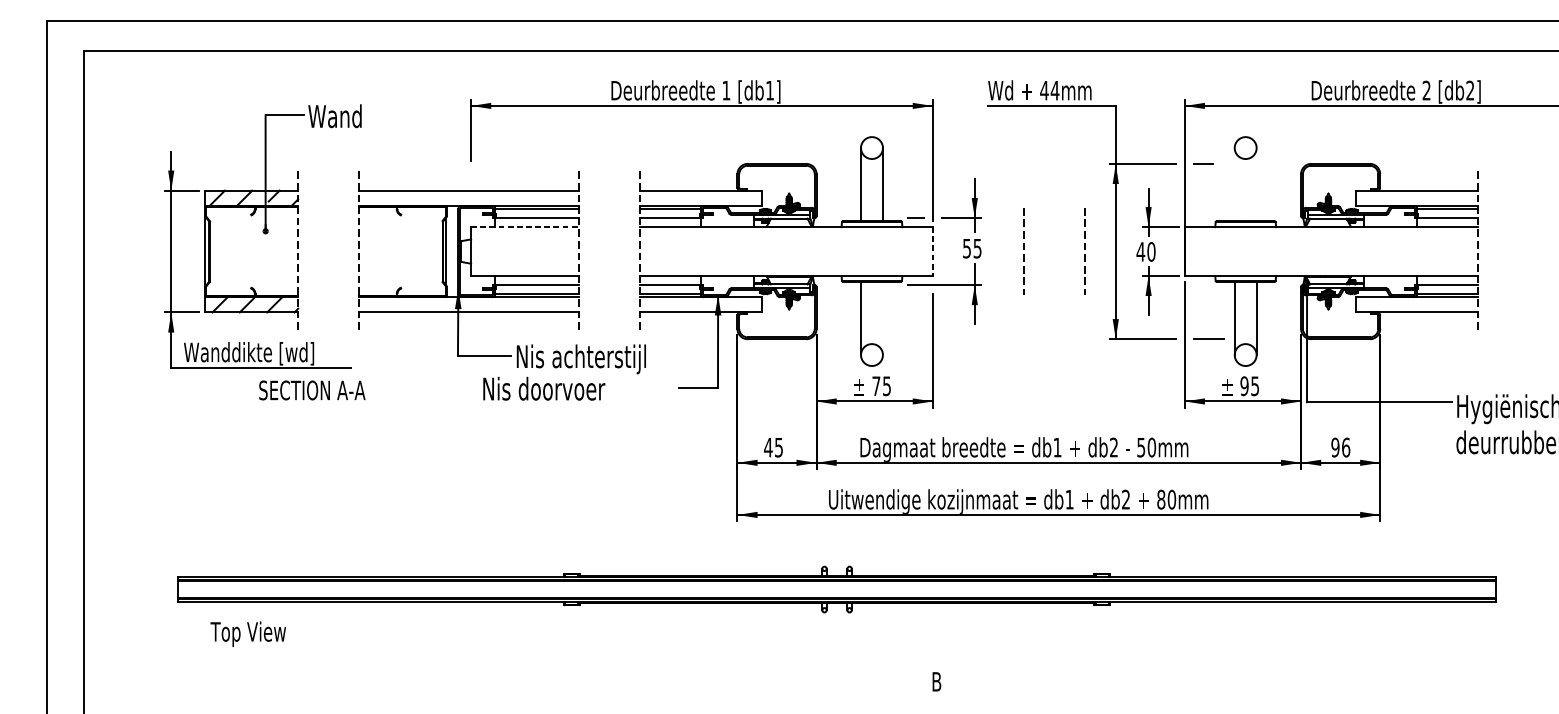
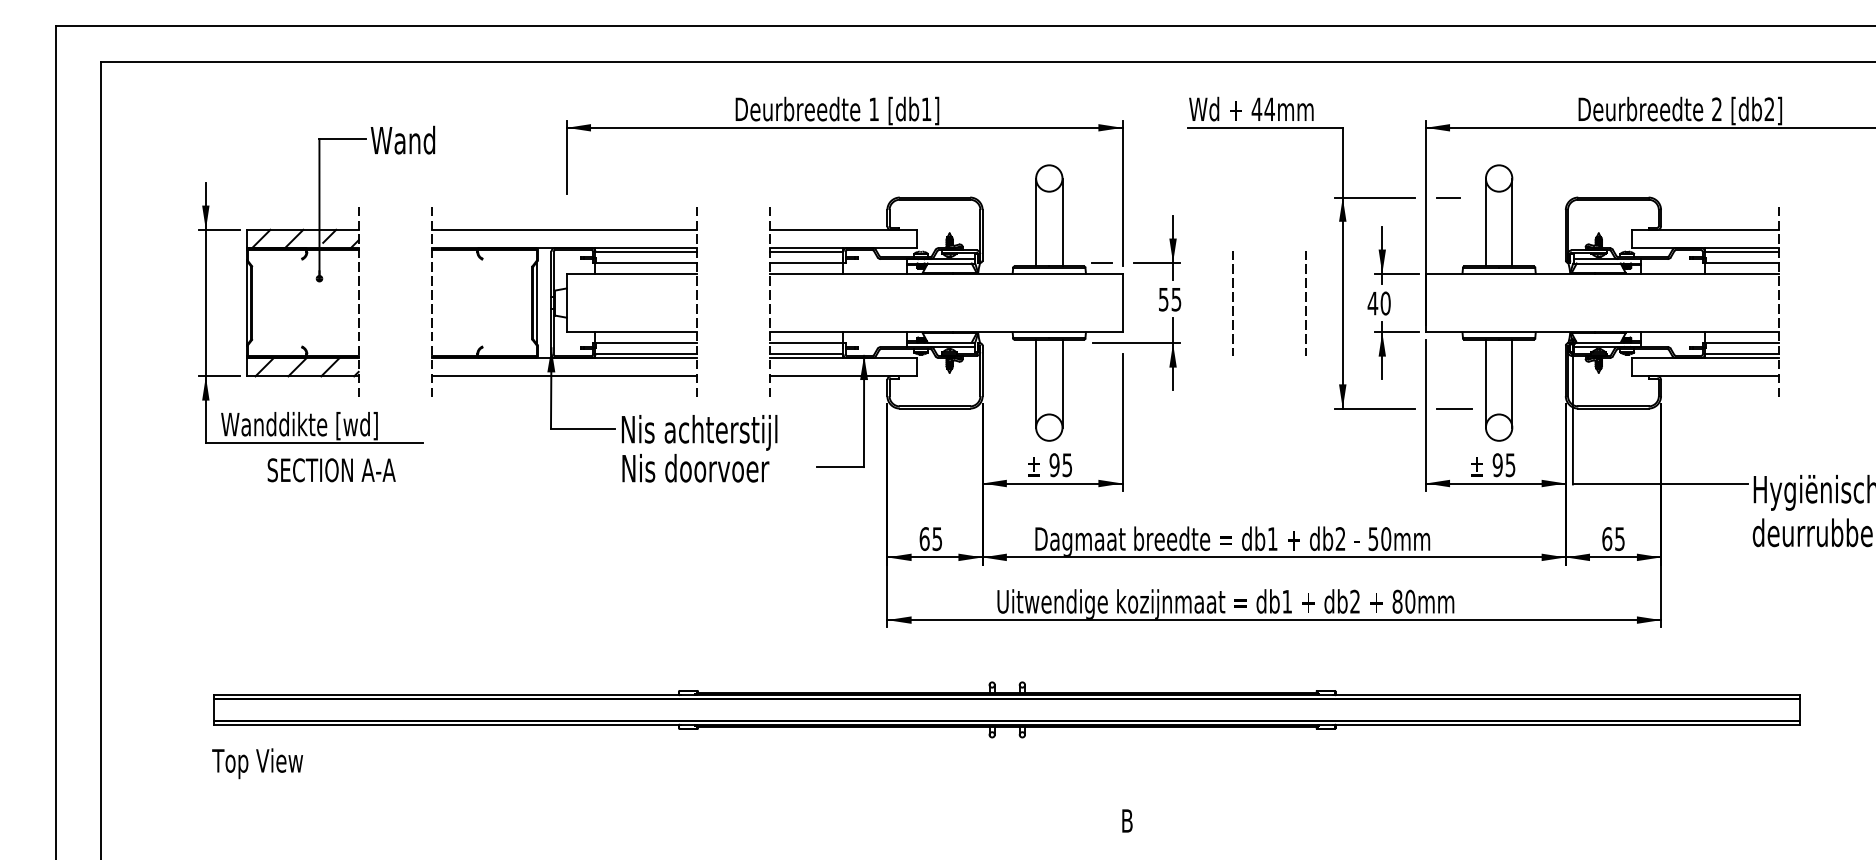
line: (1234, 184) -> (1485, 222), added
line: (1256, 184) -> (1512, 222), added
line: (524, 226) -> (631, 273), dashed -> solid
line: (932, 251) -> (1122, 303), dashed -> solid
line: (882, 318) -> (1062, 383), added
text: (876, 386) -> (1054, 465), 75 -> 95
text: (543, 388) -> (695, 468), moved
text: (312, 390) -> (331, 470), moved
text: (768, 447) -> (924, 538), 45 -> 65
text: (1340, 447) -> (1613, 539), 96 -> 65
text: (248, 634) -> (257, 763), moved

